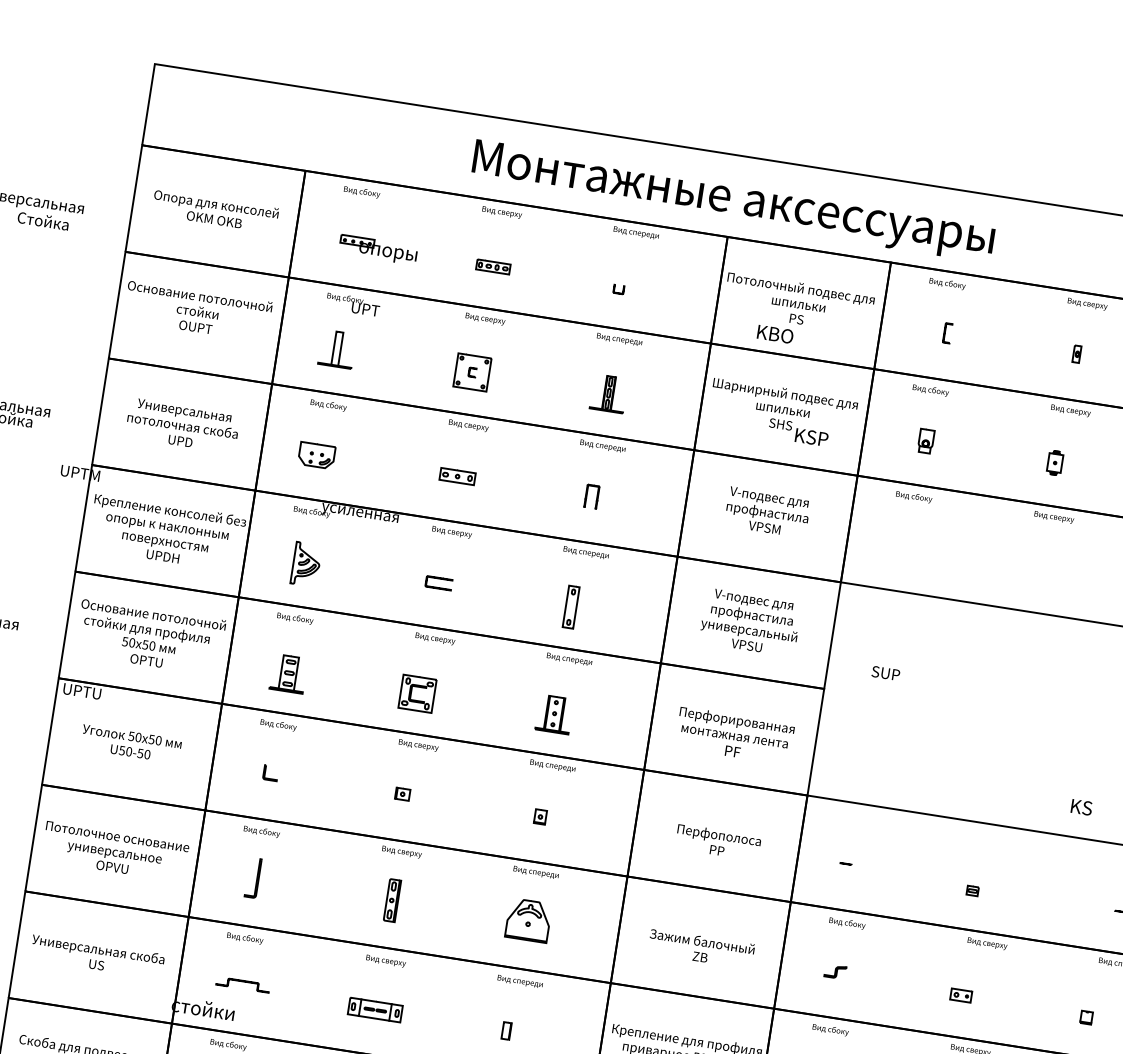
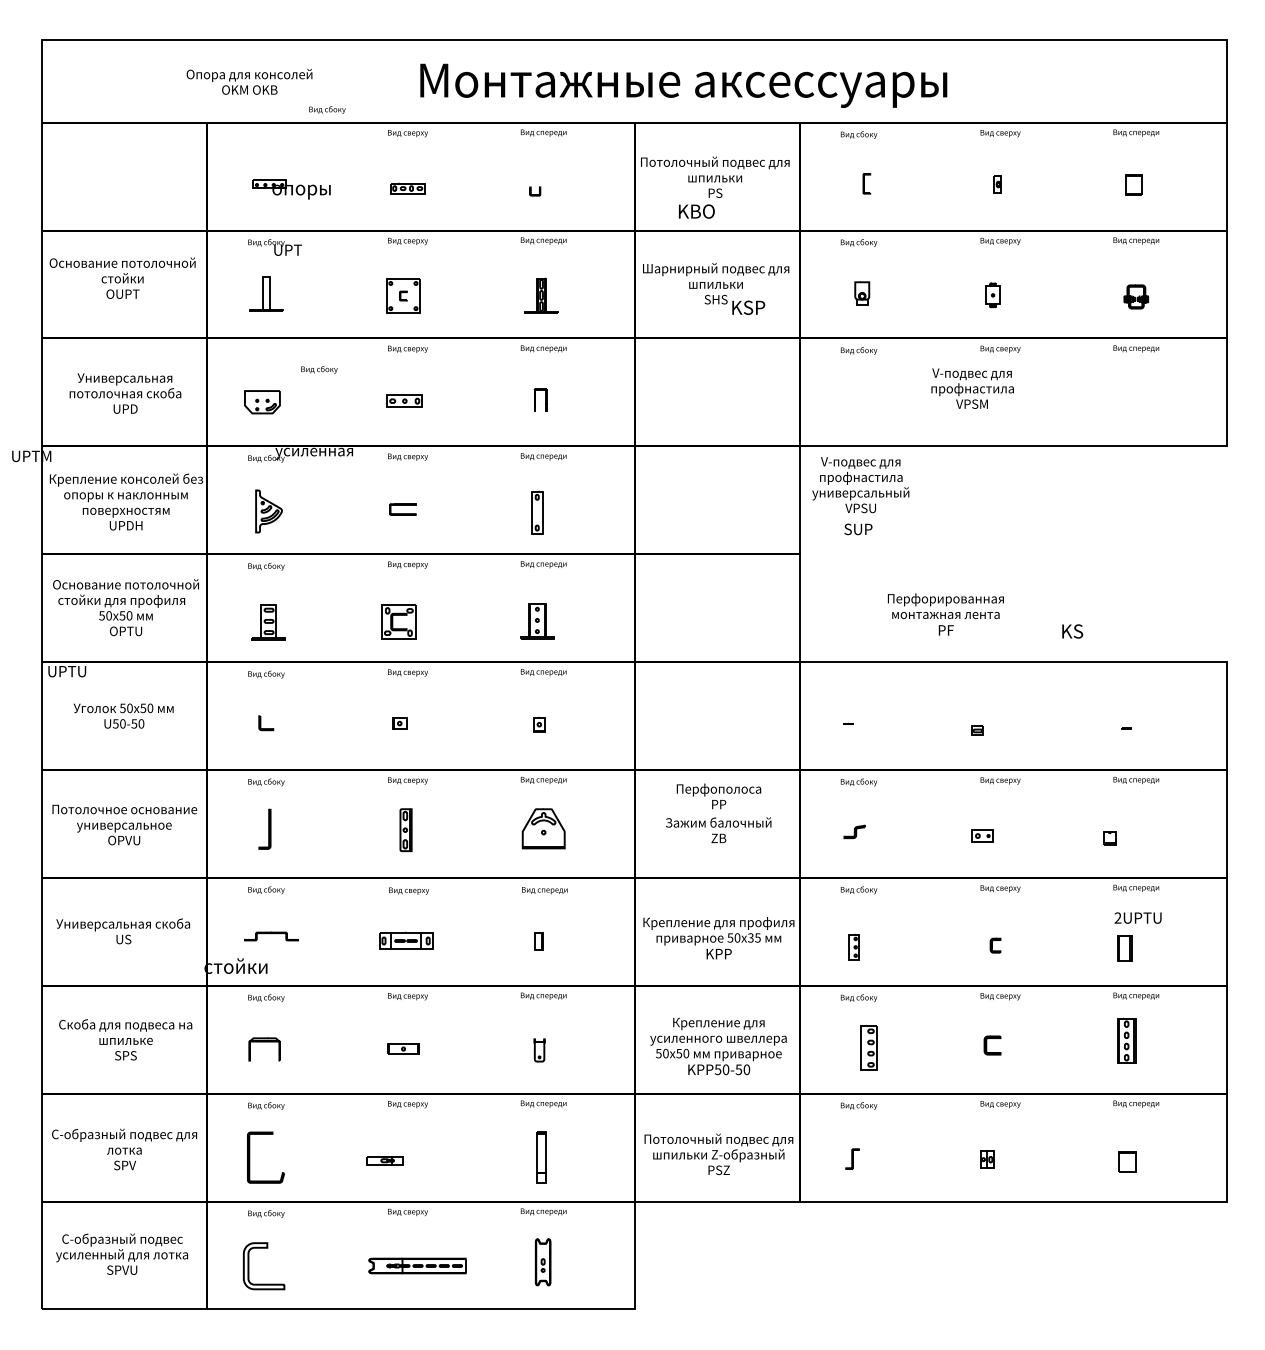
text: (362, 191) -> (327, 109), moved
text: (733, 201) -> (683, 85), moved
text: (215, 211) -> (249, 81), moved
text: (328, 405) -> (319, 369), moved
text: (767, 512) -> (972, 388), moved
text: (750, 622) -> (860, 485), moved
text: (734, 735) -> (945, 614), moved
text: (717, 842) -> (718, 796), moved

